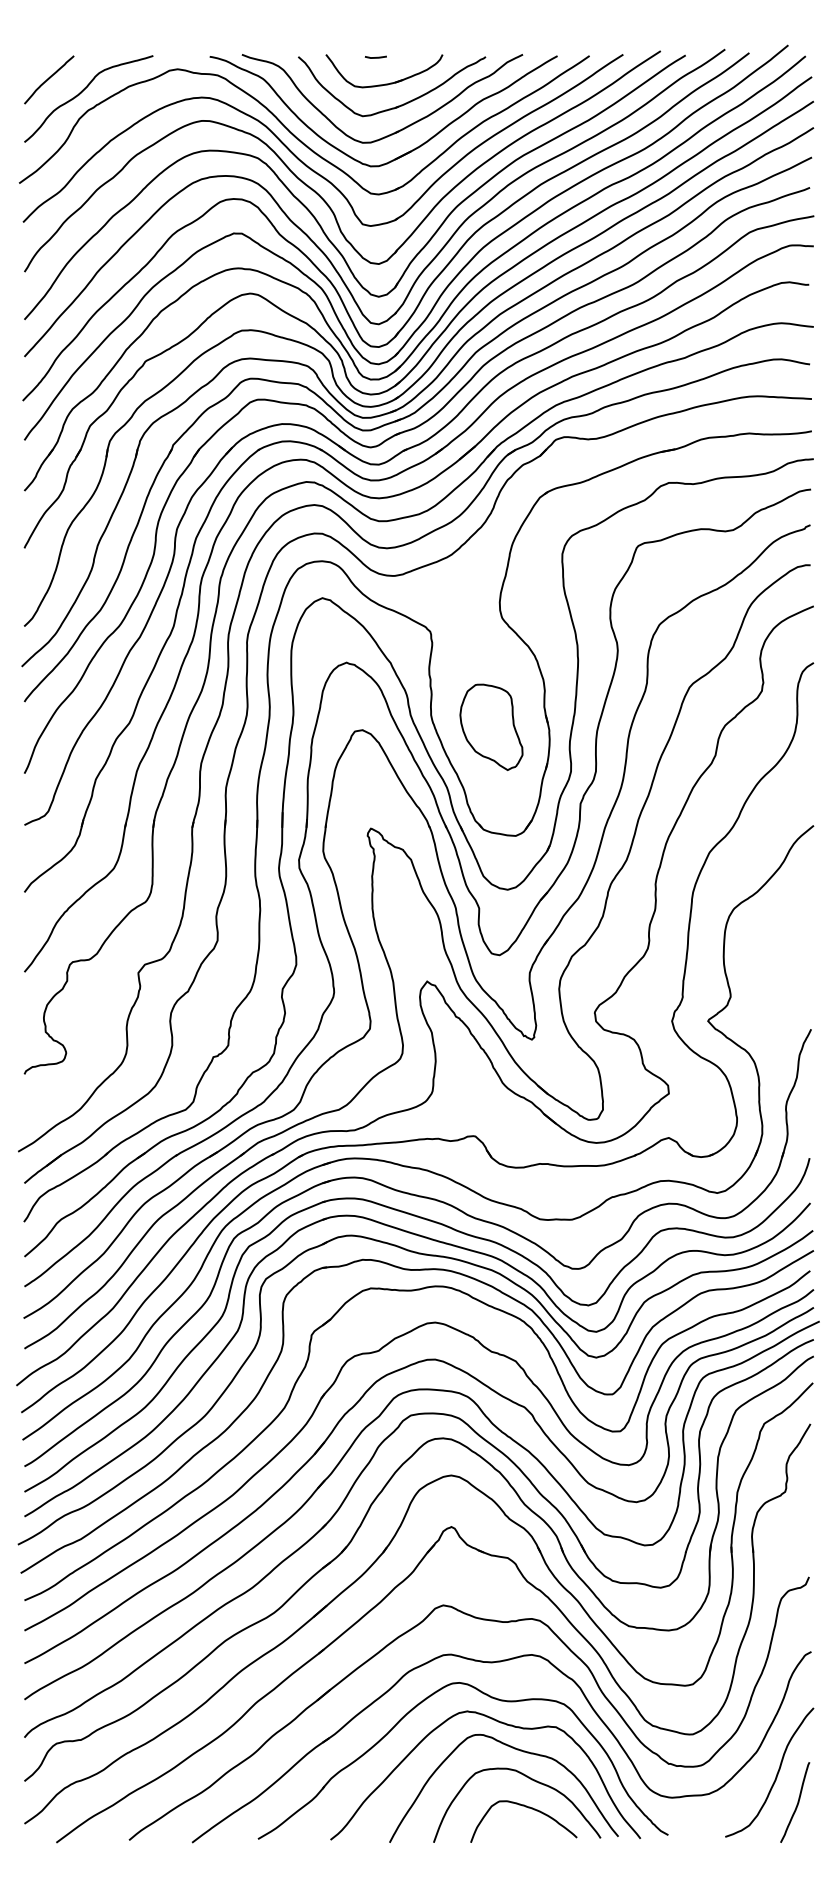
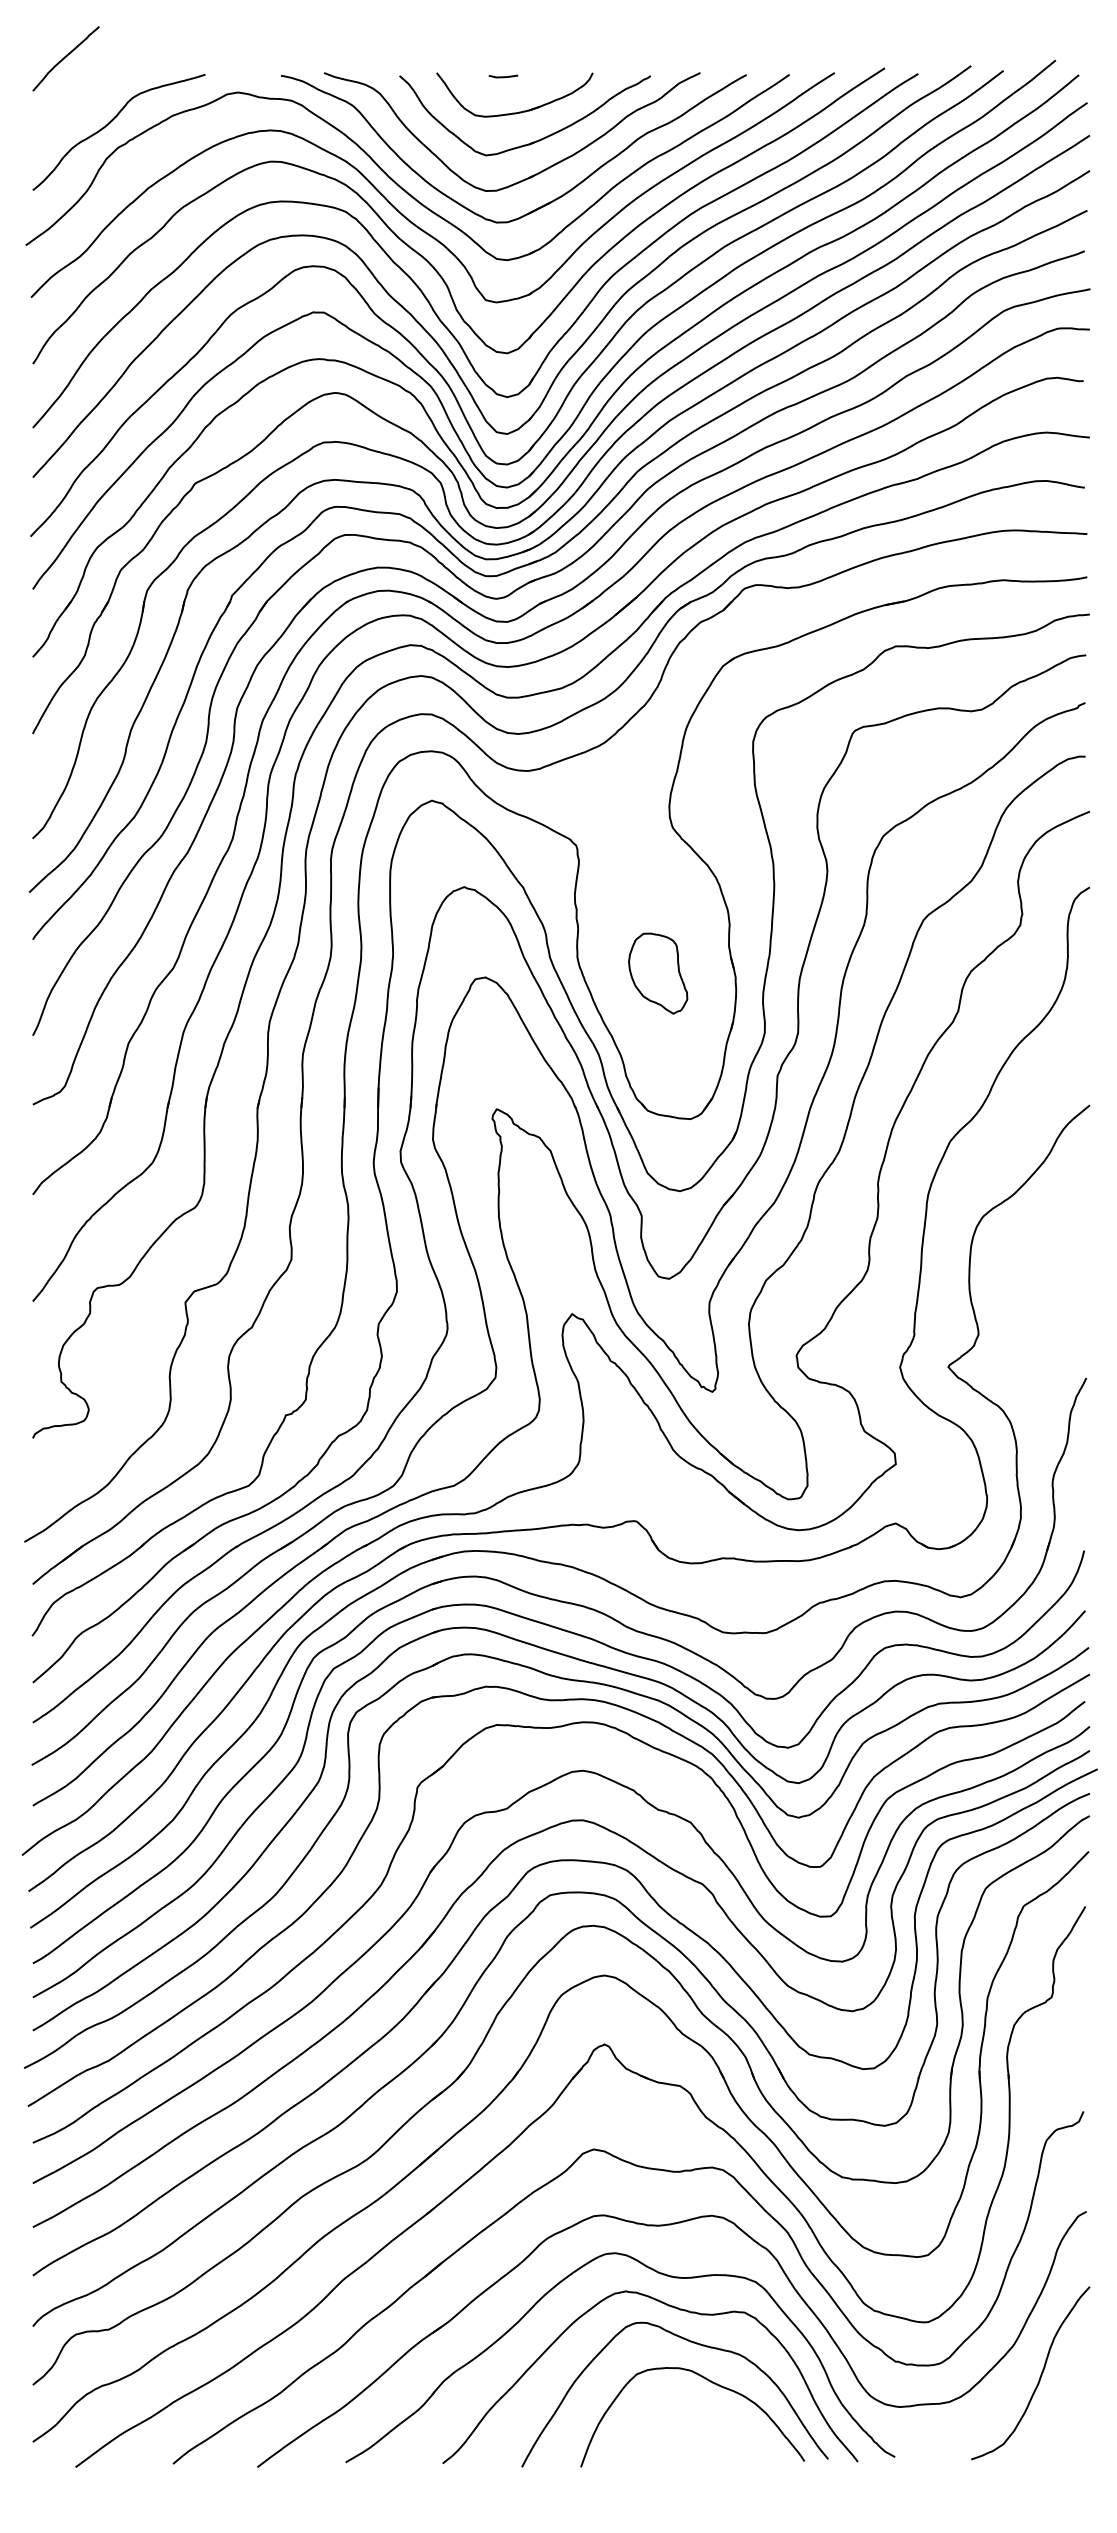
curve: (48, 79) -> (65, 58), moved
part: (490, 727) -> (657, 973), size x0.7
curve: (797, 1803) -> (1067, 2414), removed
curve: (527, 1807) -> (706, 2420), removed

